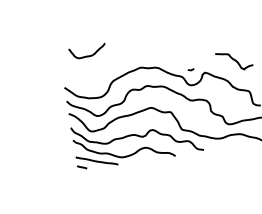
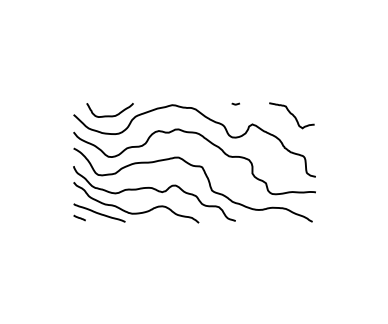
curve: (87, 55) -> (109, 115), moved
curve: (190, 69) -> (235, 103), moved

